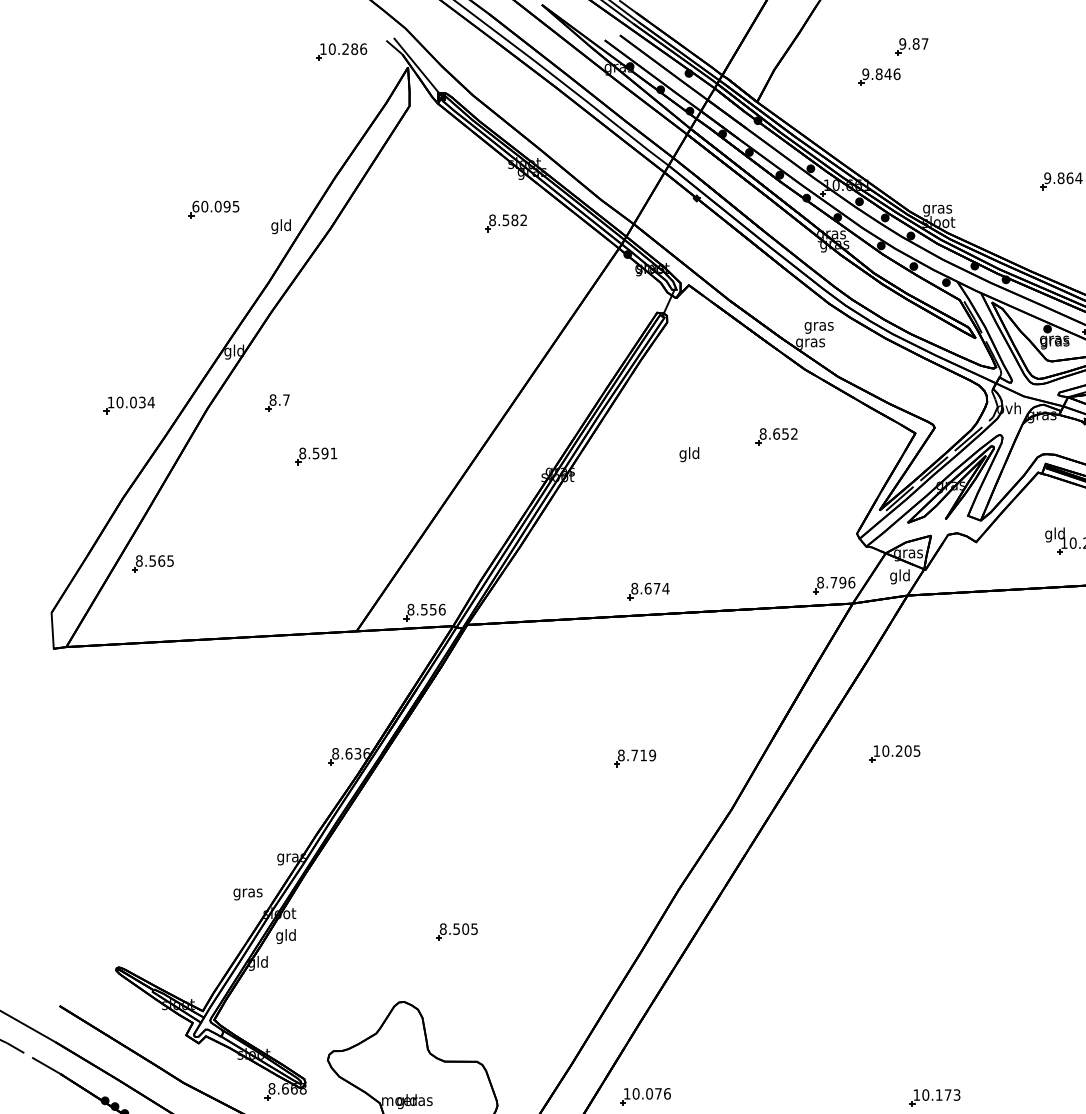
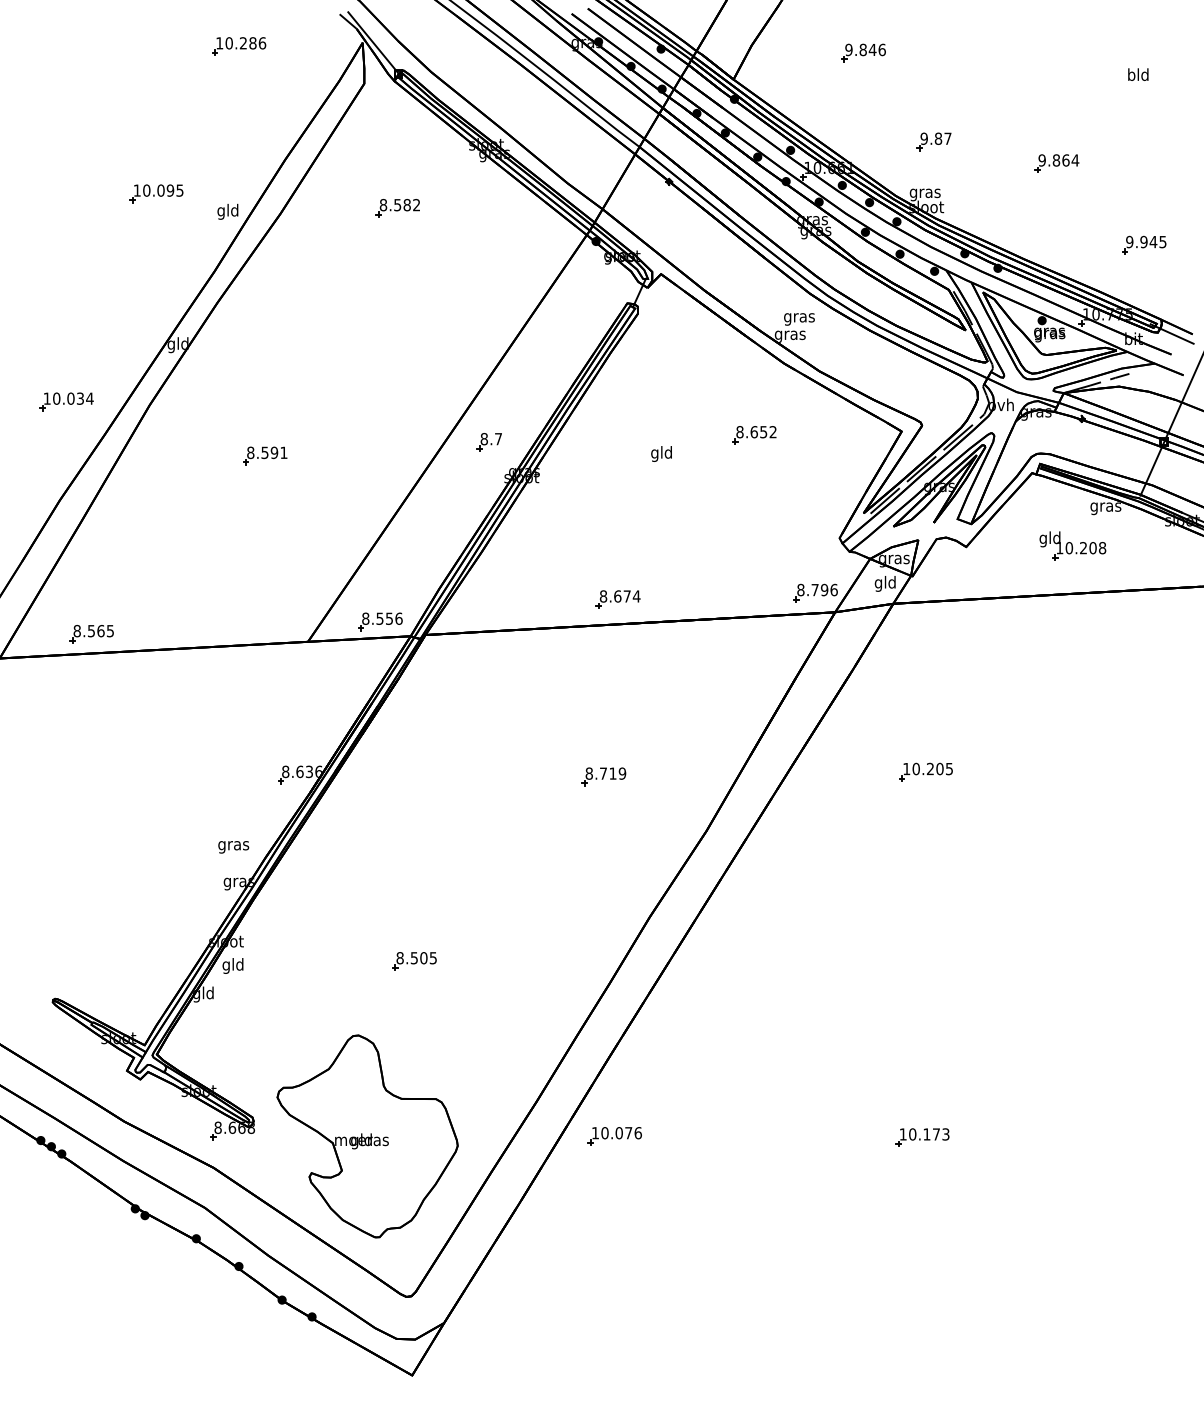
part: (911, 46) -> (933, 141), moved
part: (341, 52) -> (239, 46), moved
text: (196, 206) -> (137, 190), 60.095 -> 10.095
part: (505, 223) -> (397, 208), moved
part: (277, 403) -> (488, 442), moved
part: (152, 564) -> (91, 634), moved
part: (894, 753) -> (925, 771), moved
text: (247, 894) -> (233, 847), moved

